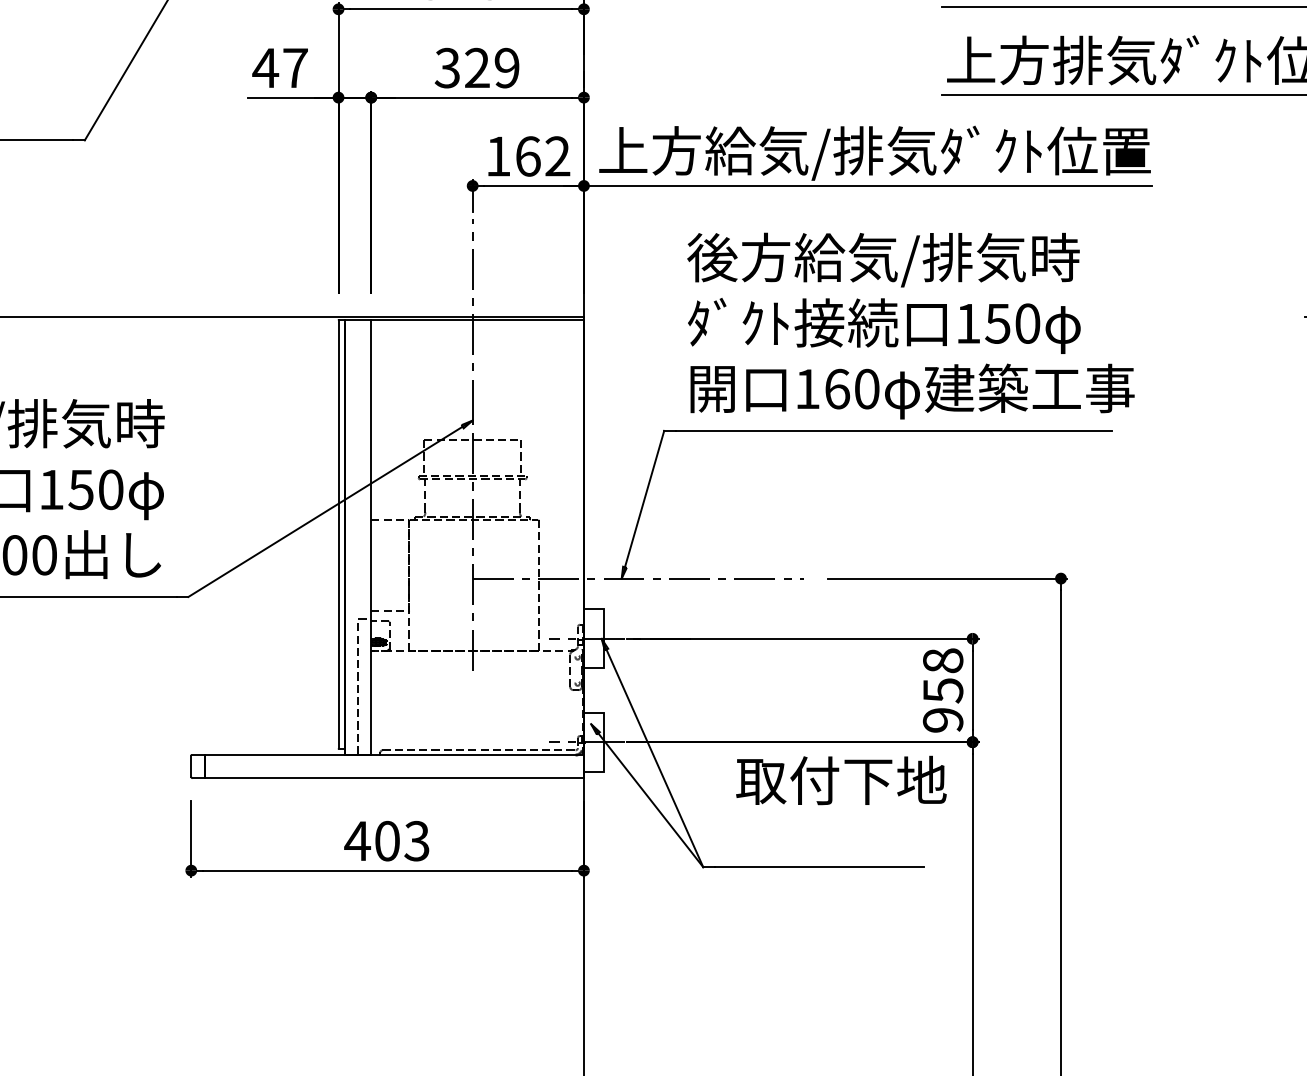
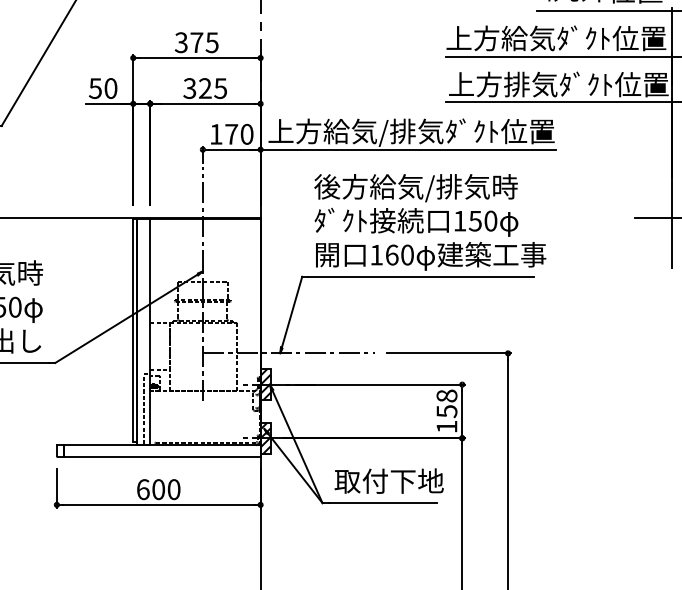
text: (279, 68) -> (102, 88), 47 -> 50
text: (506, 68) -> (220, 88), 329 -> 325
text: (543, 154) -> (239, 133), 162 -> 170
hatch: (593, 638) -> (265, 384), added
text: (942, 719) -> (446, 426), 958 -> 158
hatch: (593, 740) -> (265, 437), added
text: (840, 779) -> (388, 480), moved
text: (387, 840) -> (158, 489), 403 -> 600

